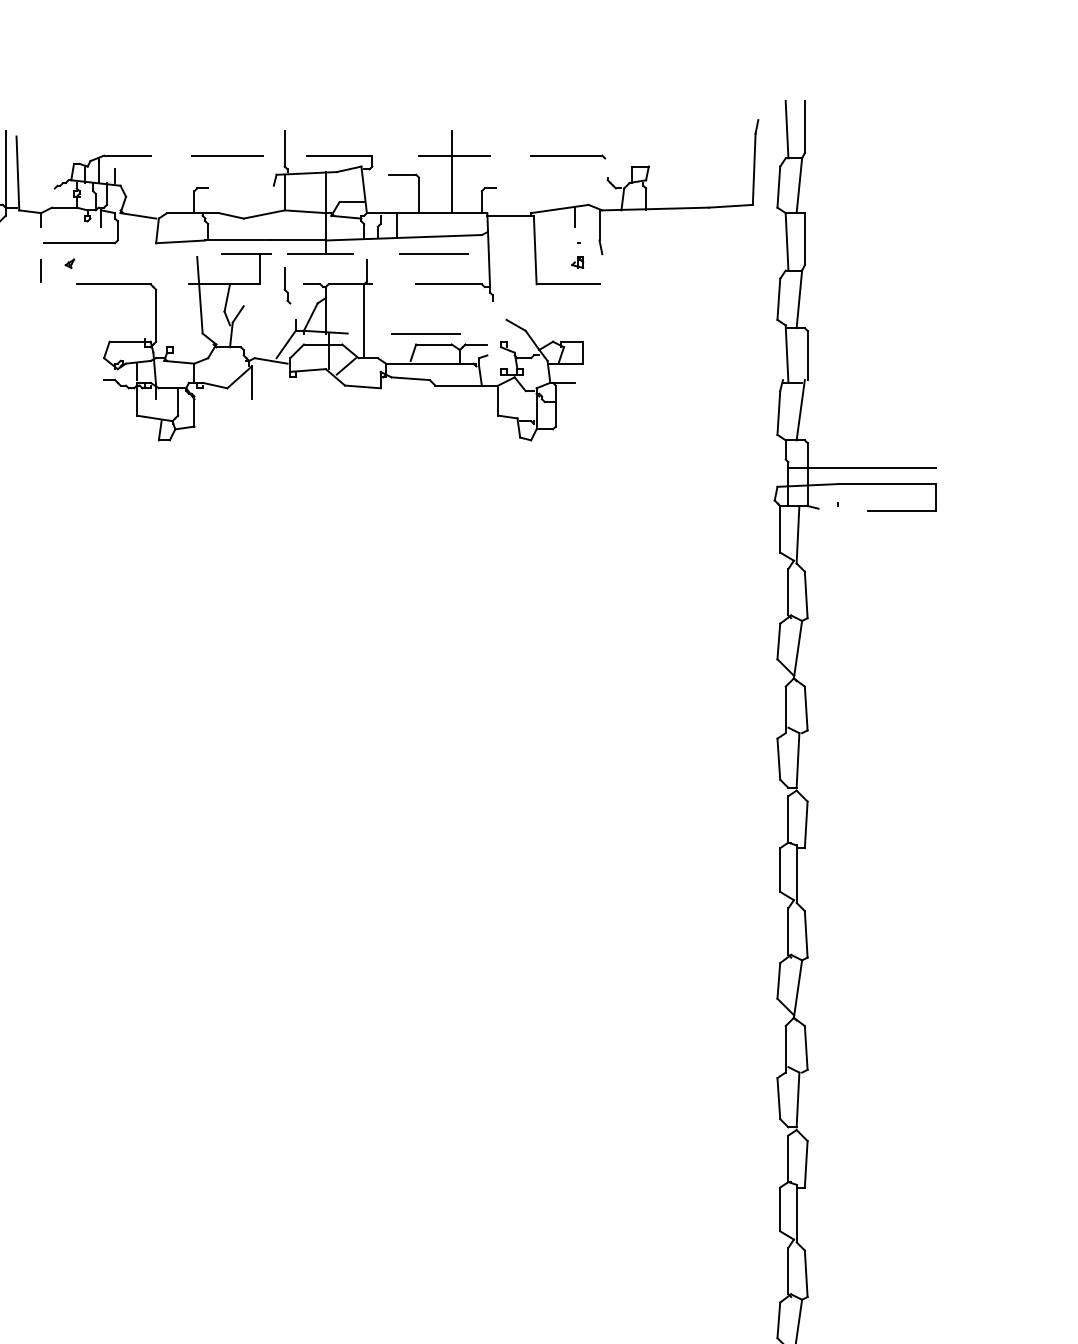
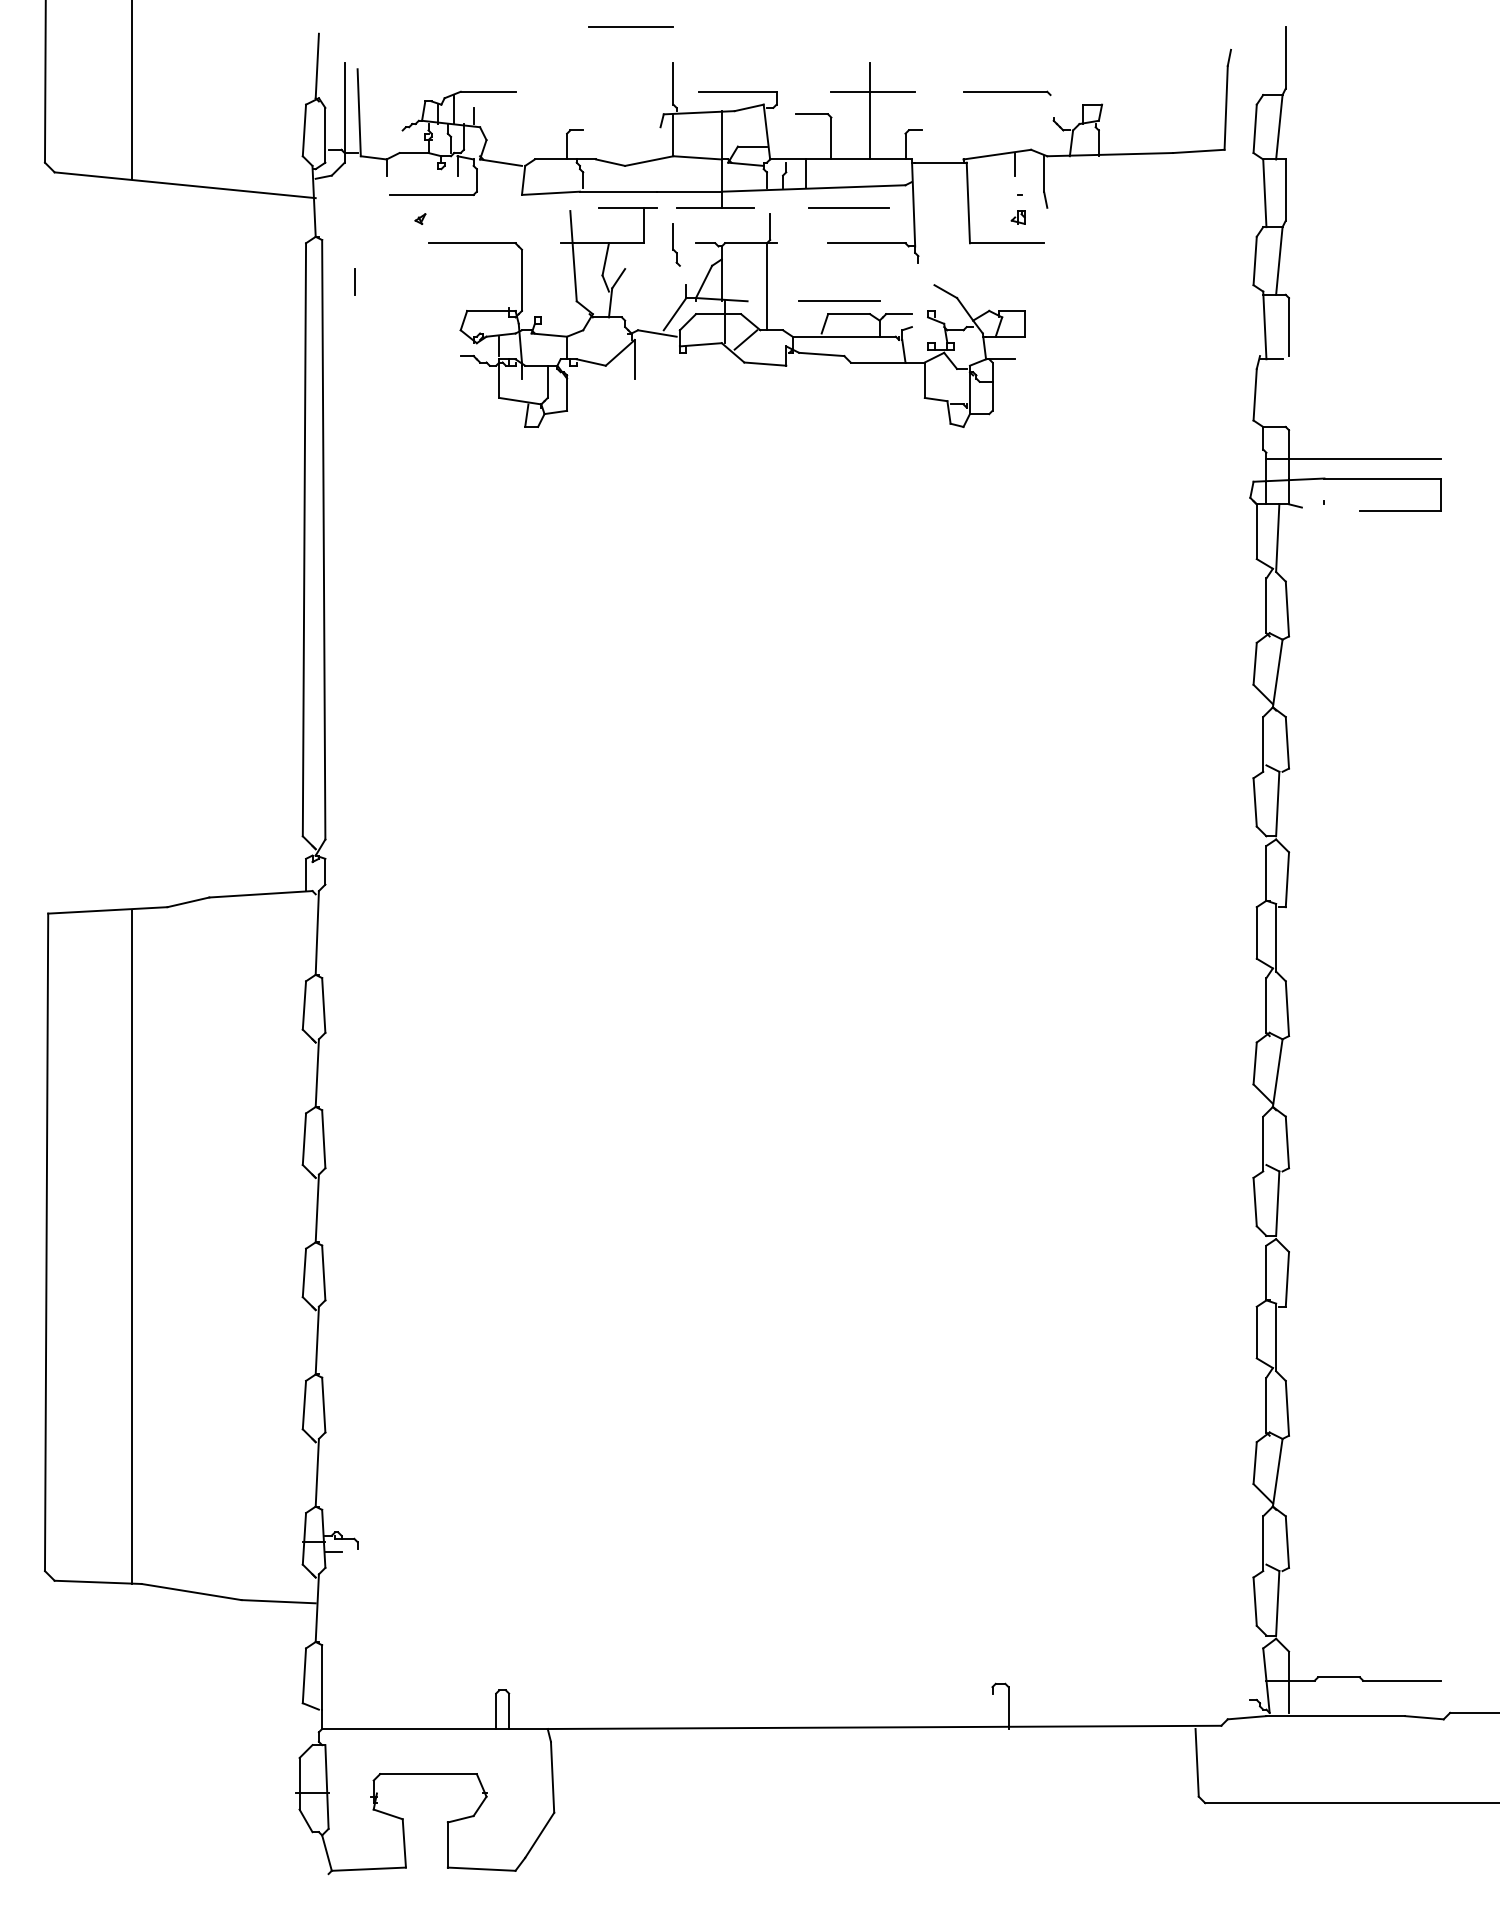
line: (786, 129) -> (1264, 61), removed
line: (227, 155) -> (630, 26), moved
line: (41, 270) -> (354, 281), moved
line: (800, 410) -> (1280, 391), removed

